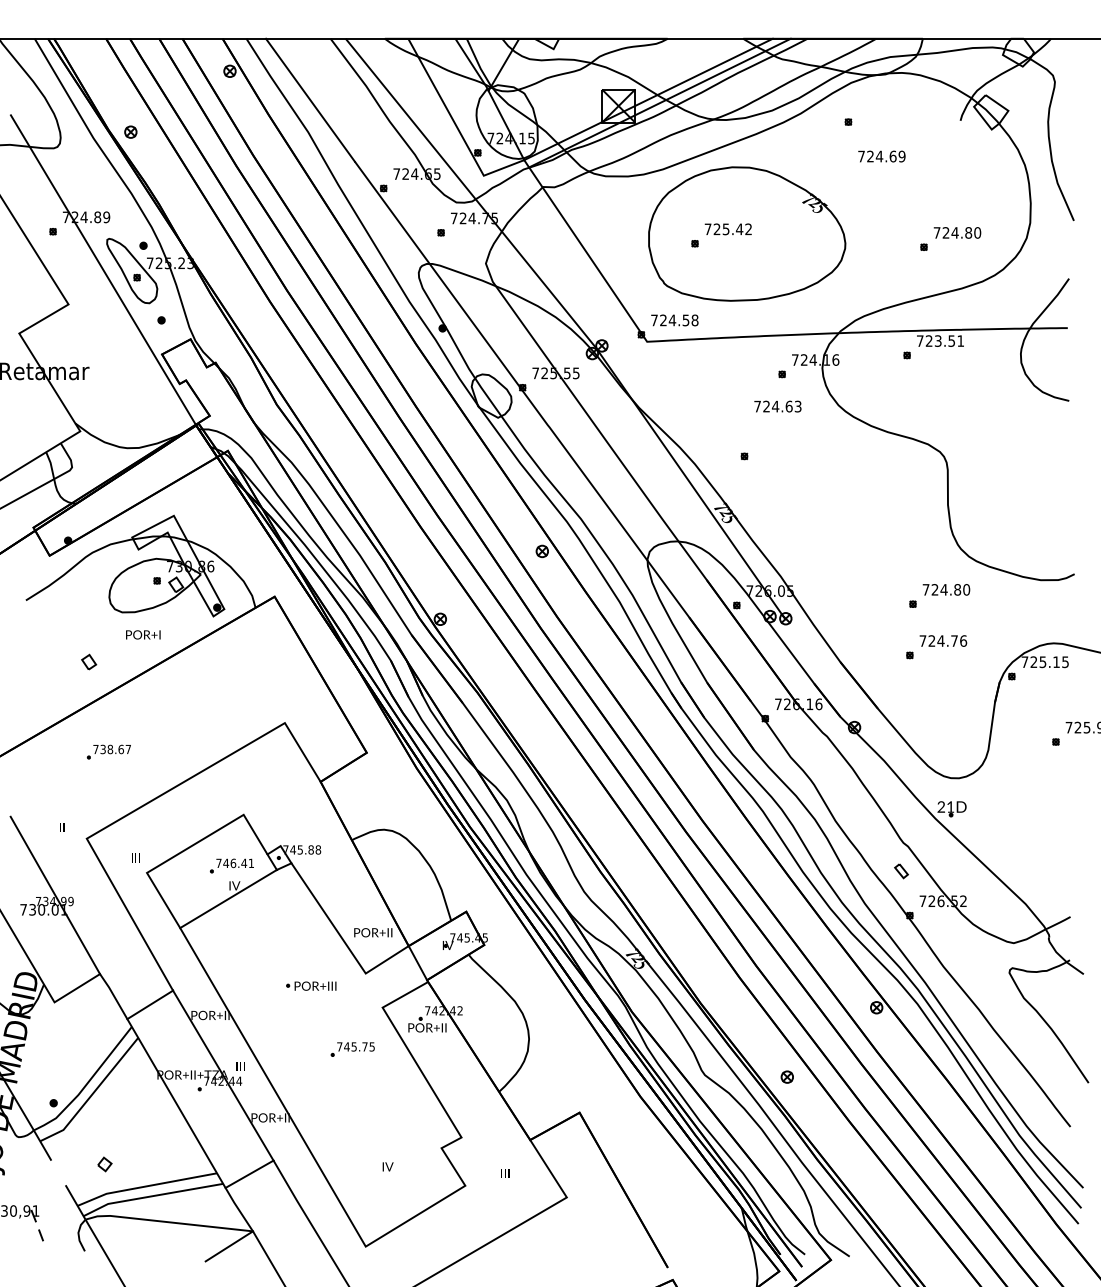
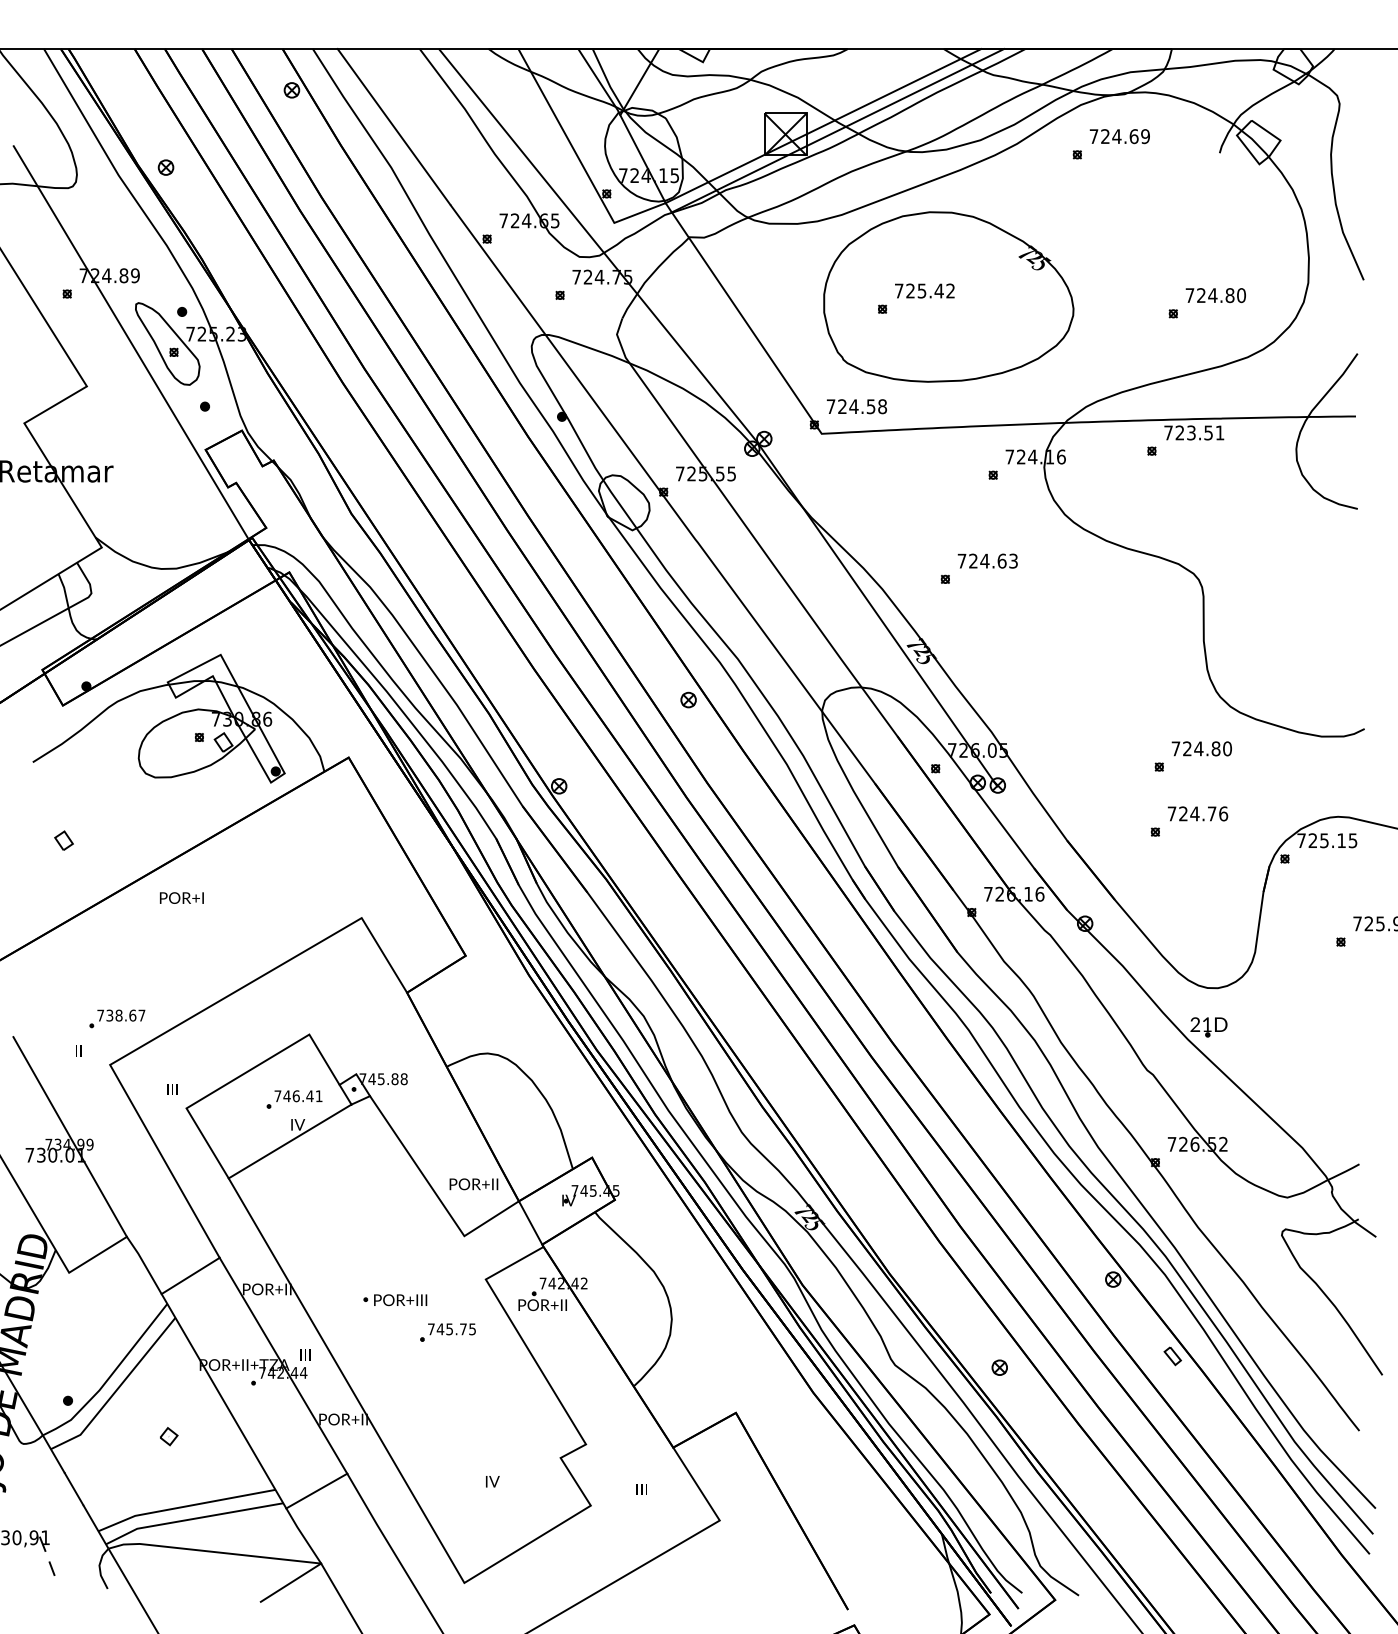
text: (881, 156) -> (1119, 136), moved
text: (777, 406) -> (987, 560), moved
text: (143, 634) -> (181, 897), moved
part: (88, 662) -> (63, 840), moved
part: (109, 751) -> (117, 1018), moved
part: (901, 871) -> (1172, 1356), moved
part: (311, 986) -> (395, 1300), moved
part: (105, 1164) -> (169, 1436), moved
line: (57, 1173) -> (73, 1489), added

